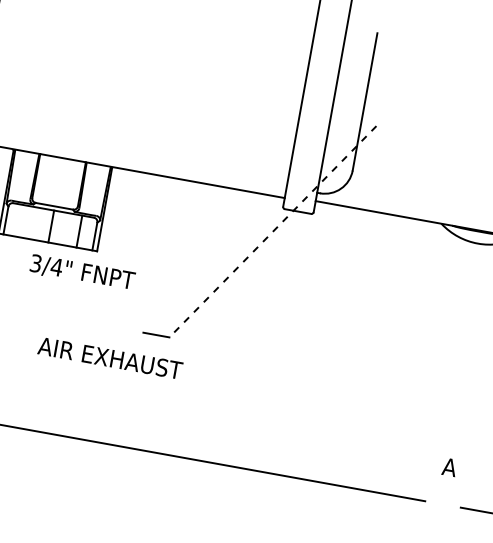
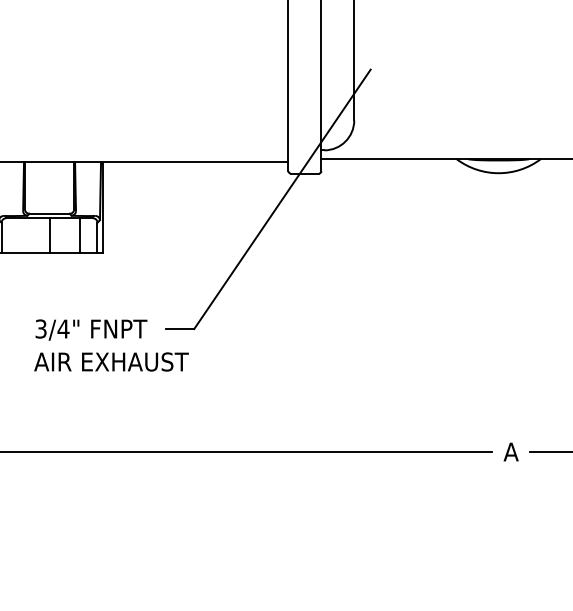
line: (272, 231) -> (282, 199), dashed -> solid
text: (82, 272) -> (91, 329), moved
text: (110, 357) -> (111, 361), moved
text: (449, 466) -> (510, 451), moved

